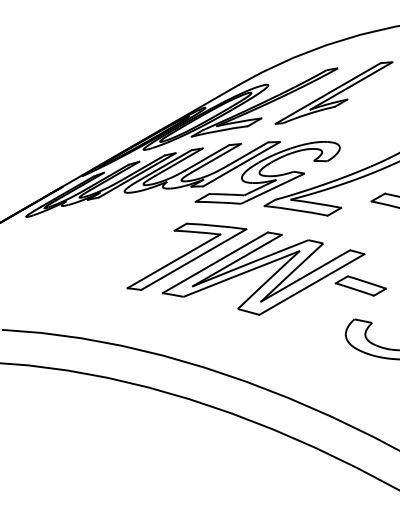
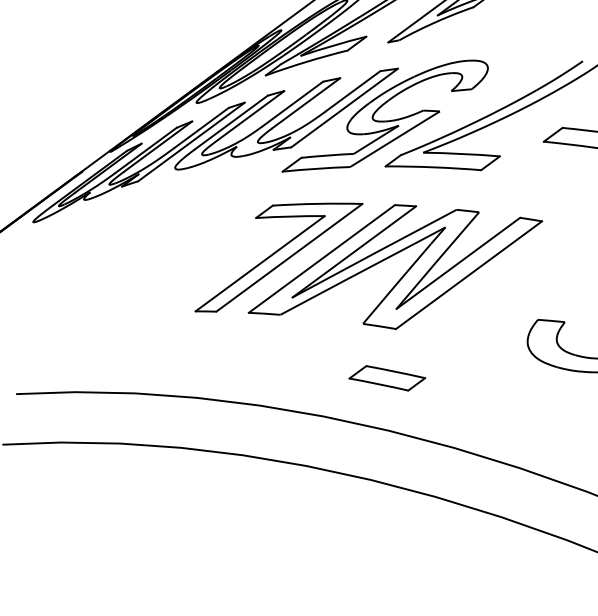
part: (360, 285) -> (386, 377), moved

